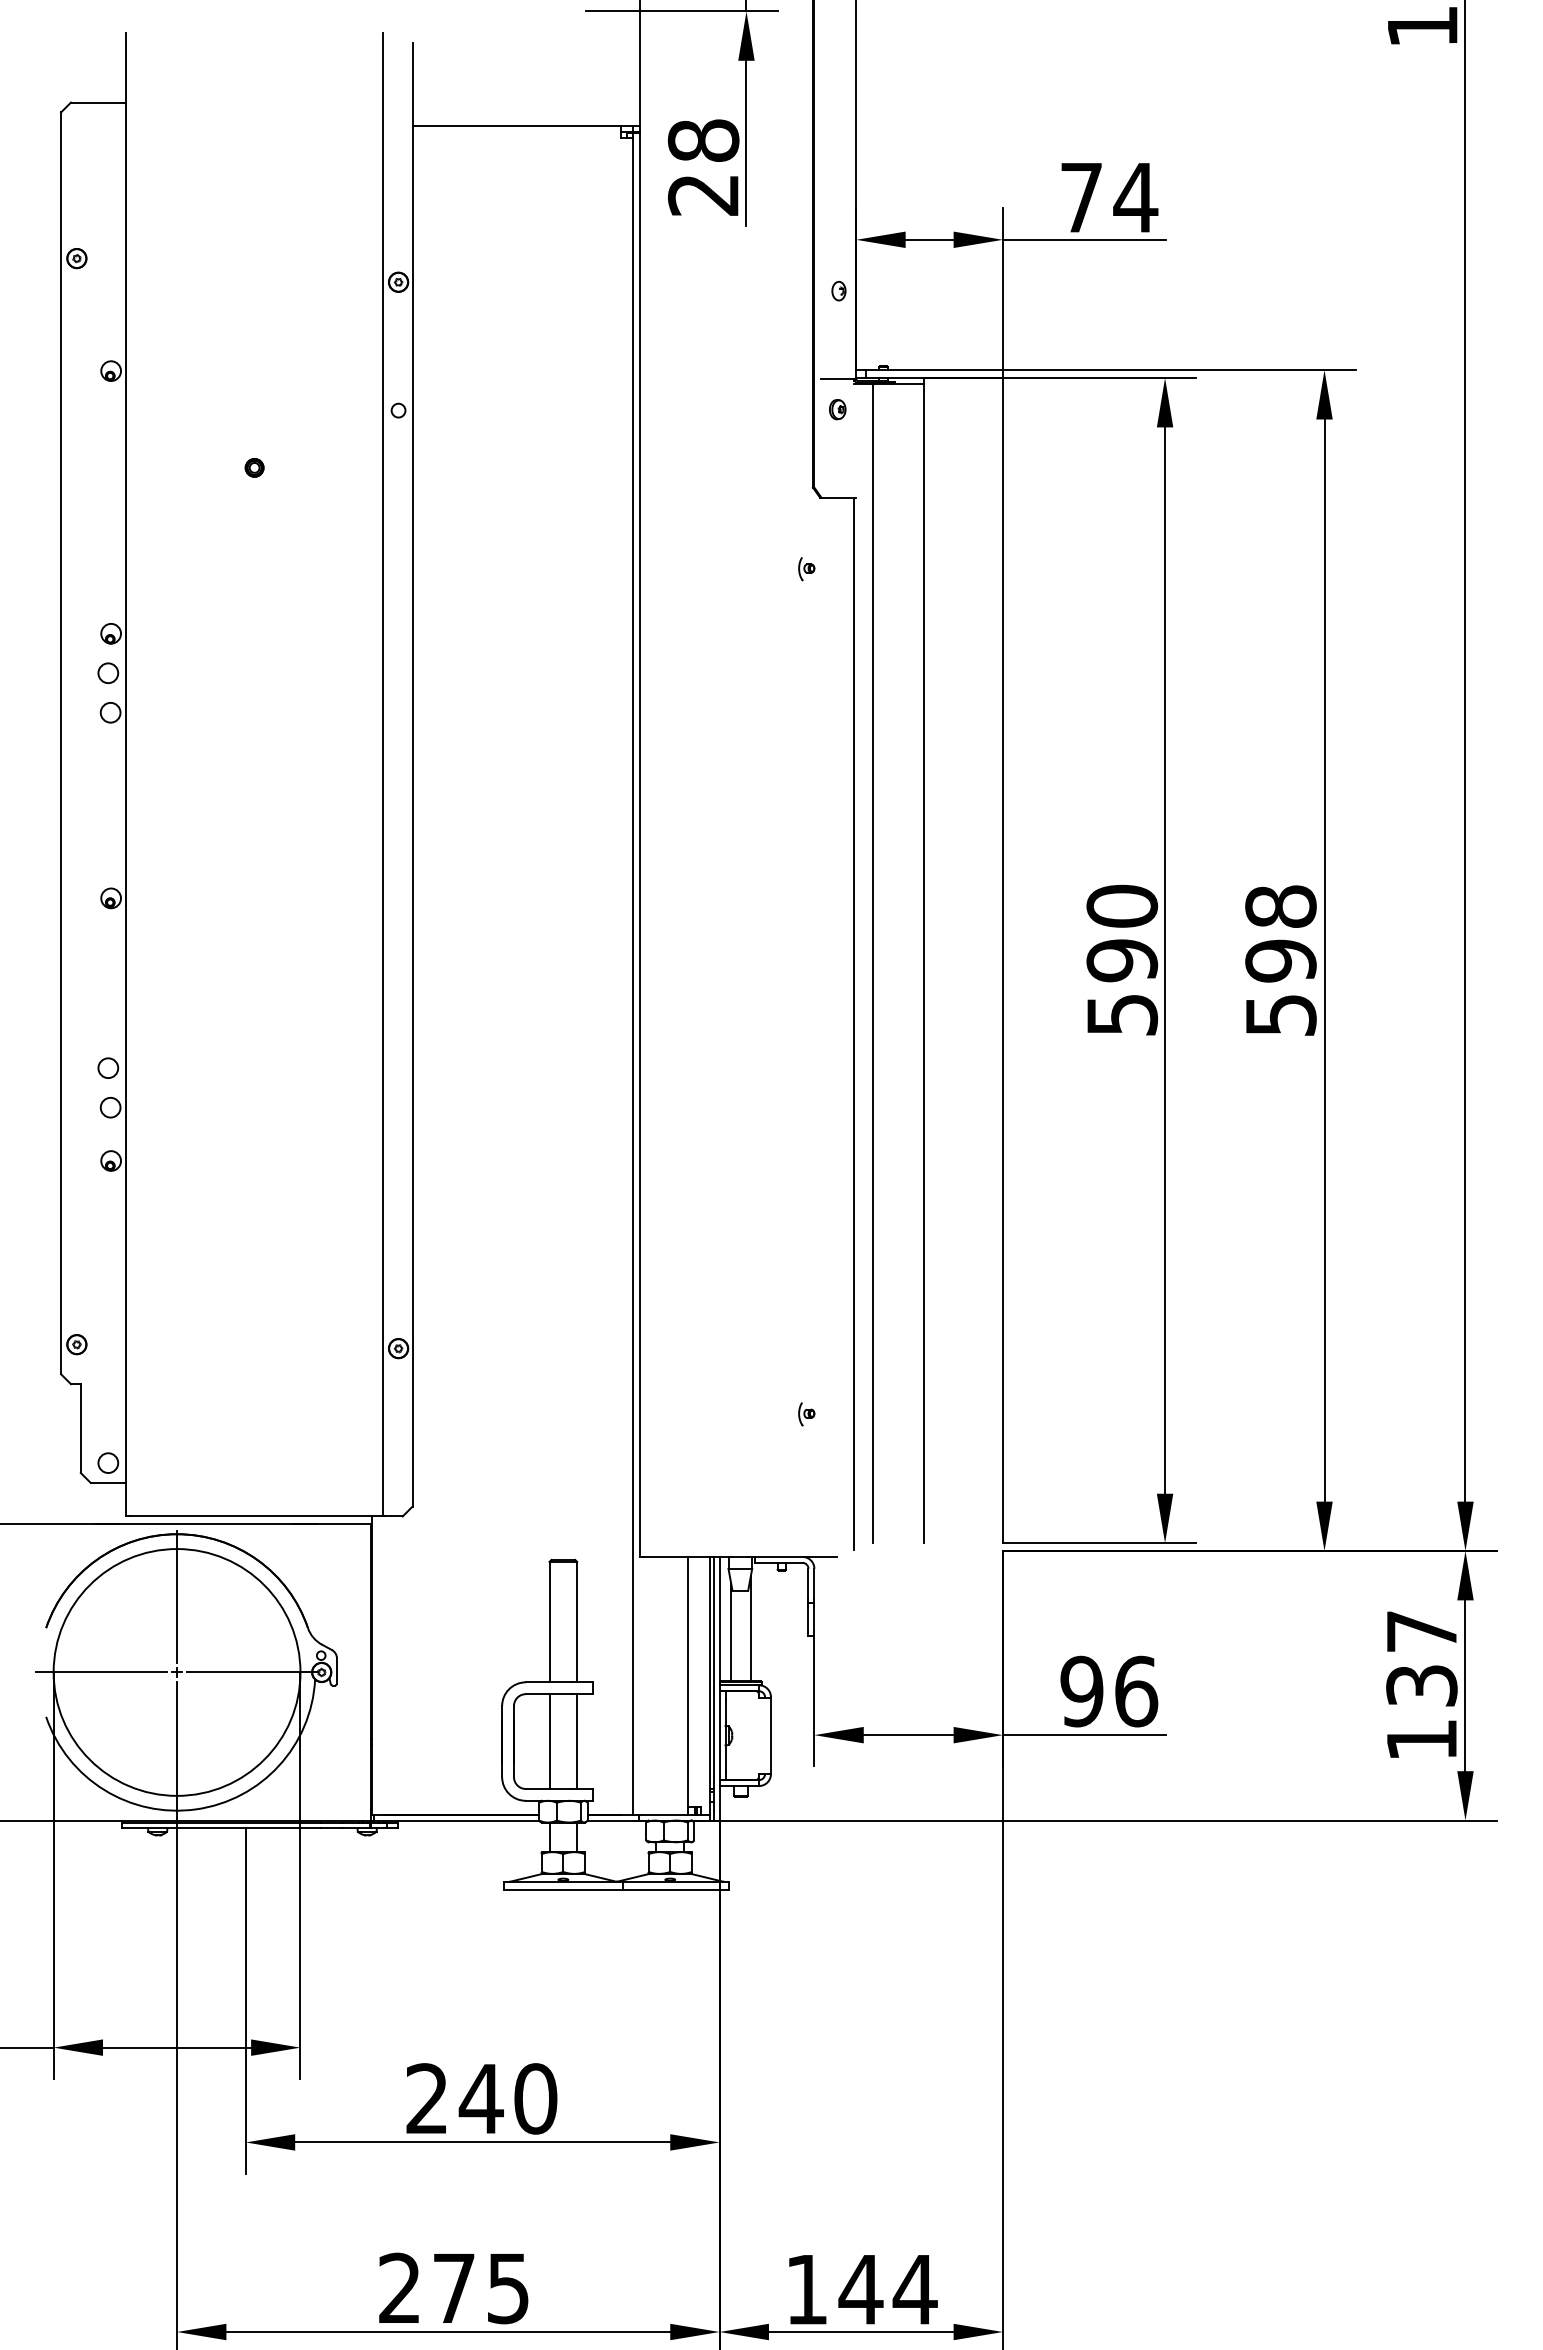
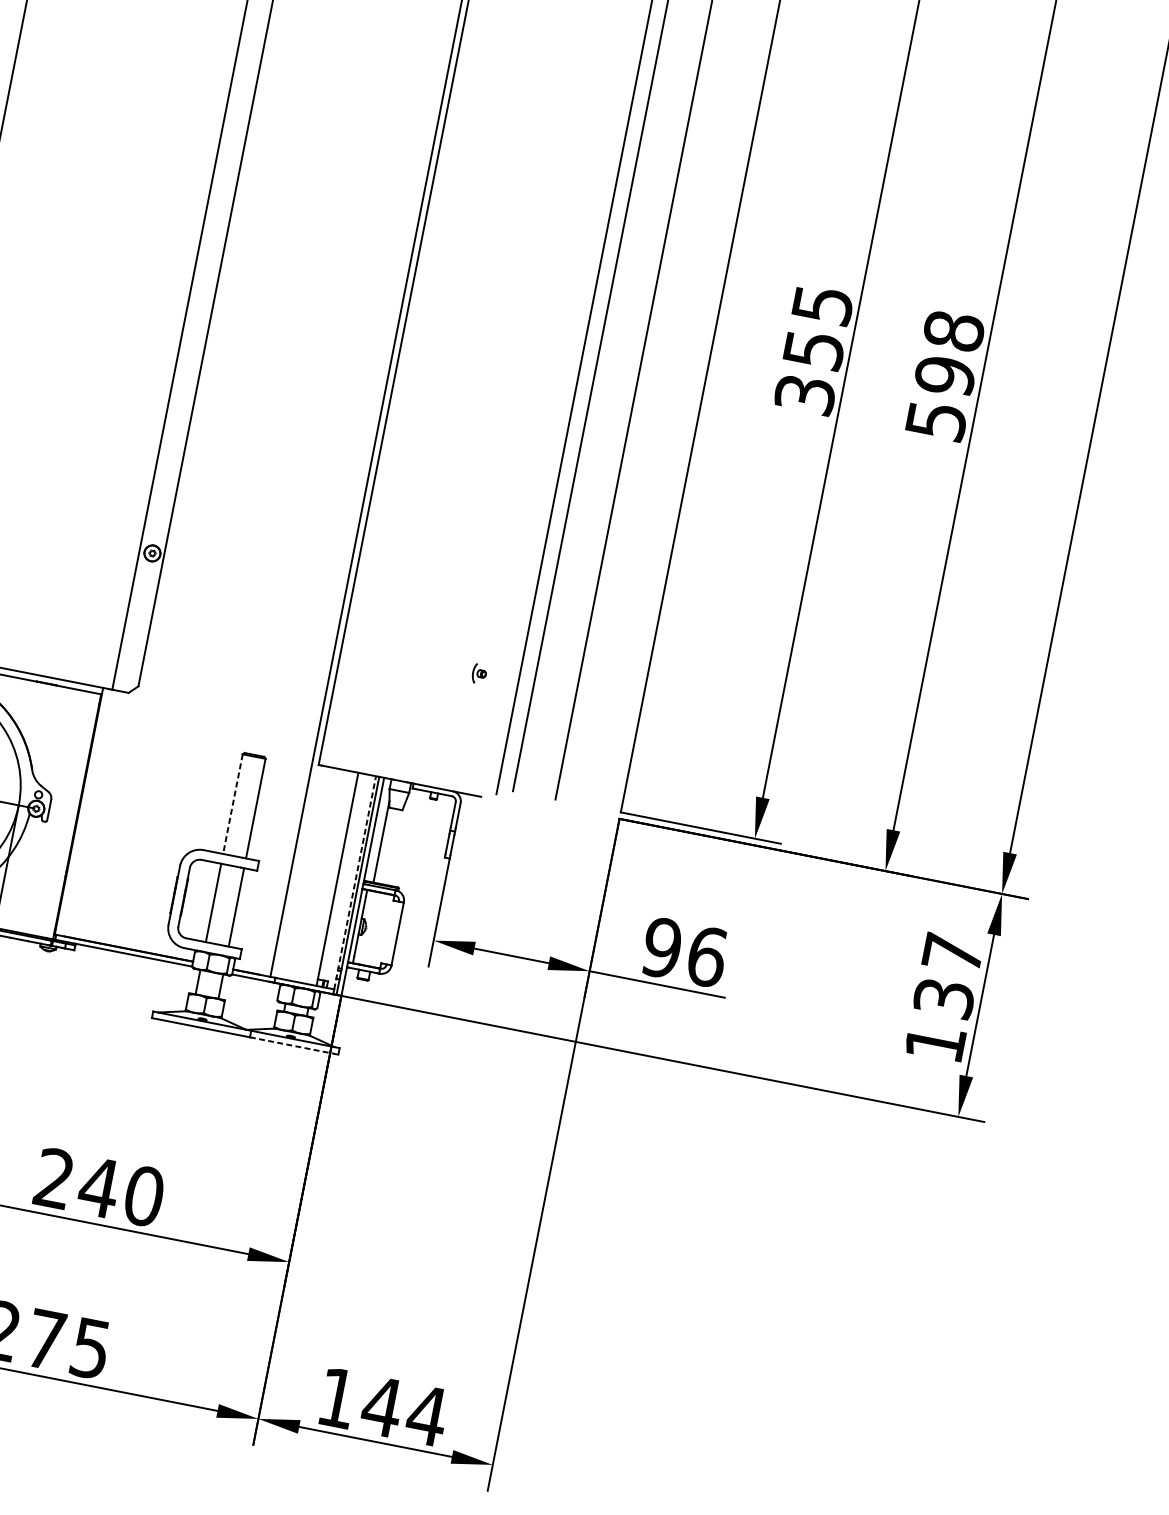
text: (1122, 959) -> (814, 349), 590 -> 355
line: (549, 1622) -> (232, 804), solid -> dashed
line: (750, 1628) -> (398, 842), removed
line: (709, 1685) -> (354, 882), solid -> dashed
line: (676, 1889) -> (294, 1045), solid -> dashed

